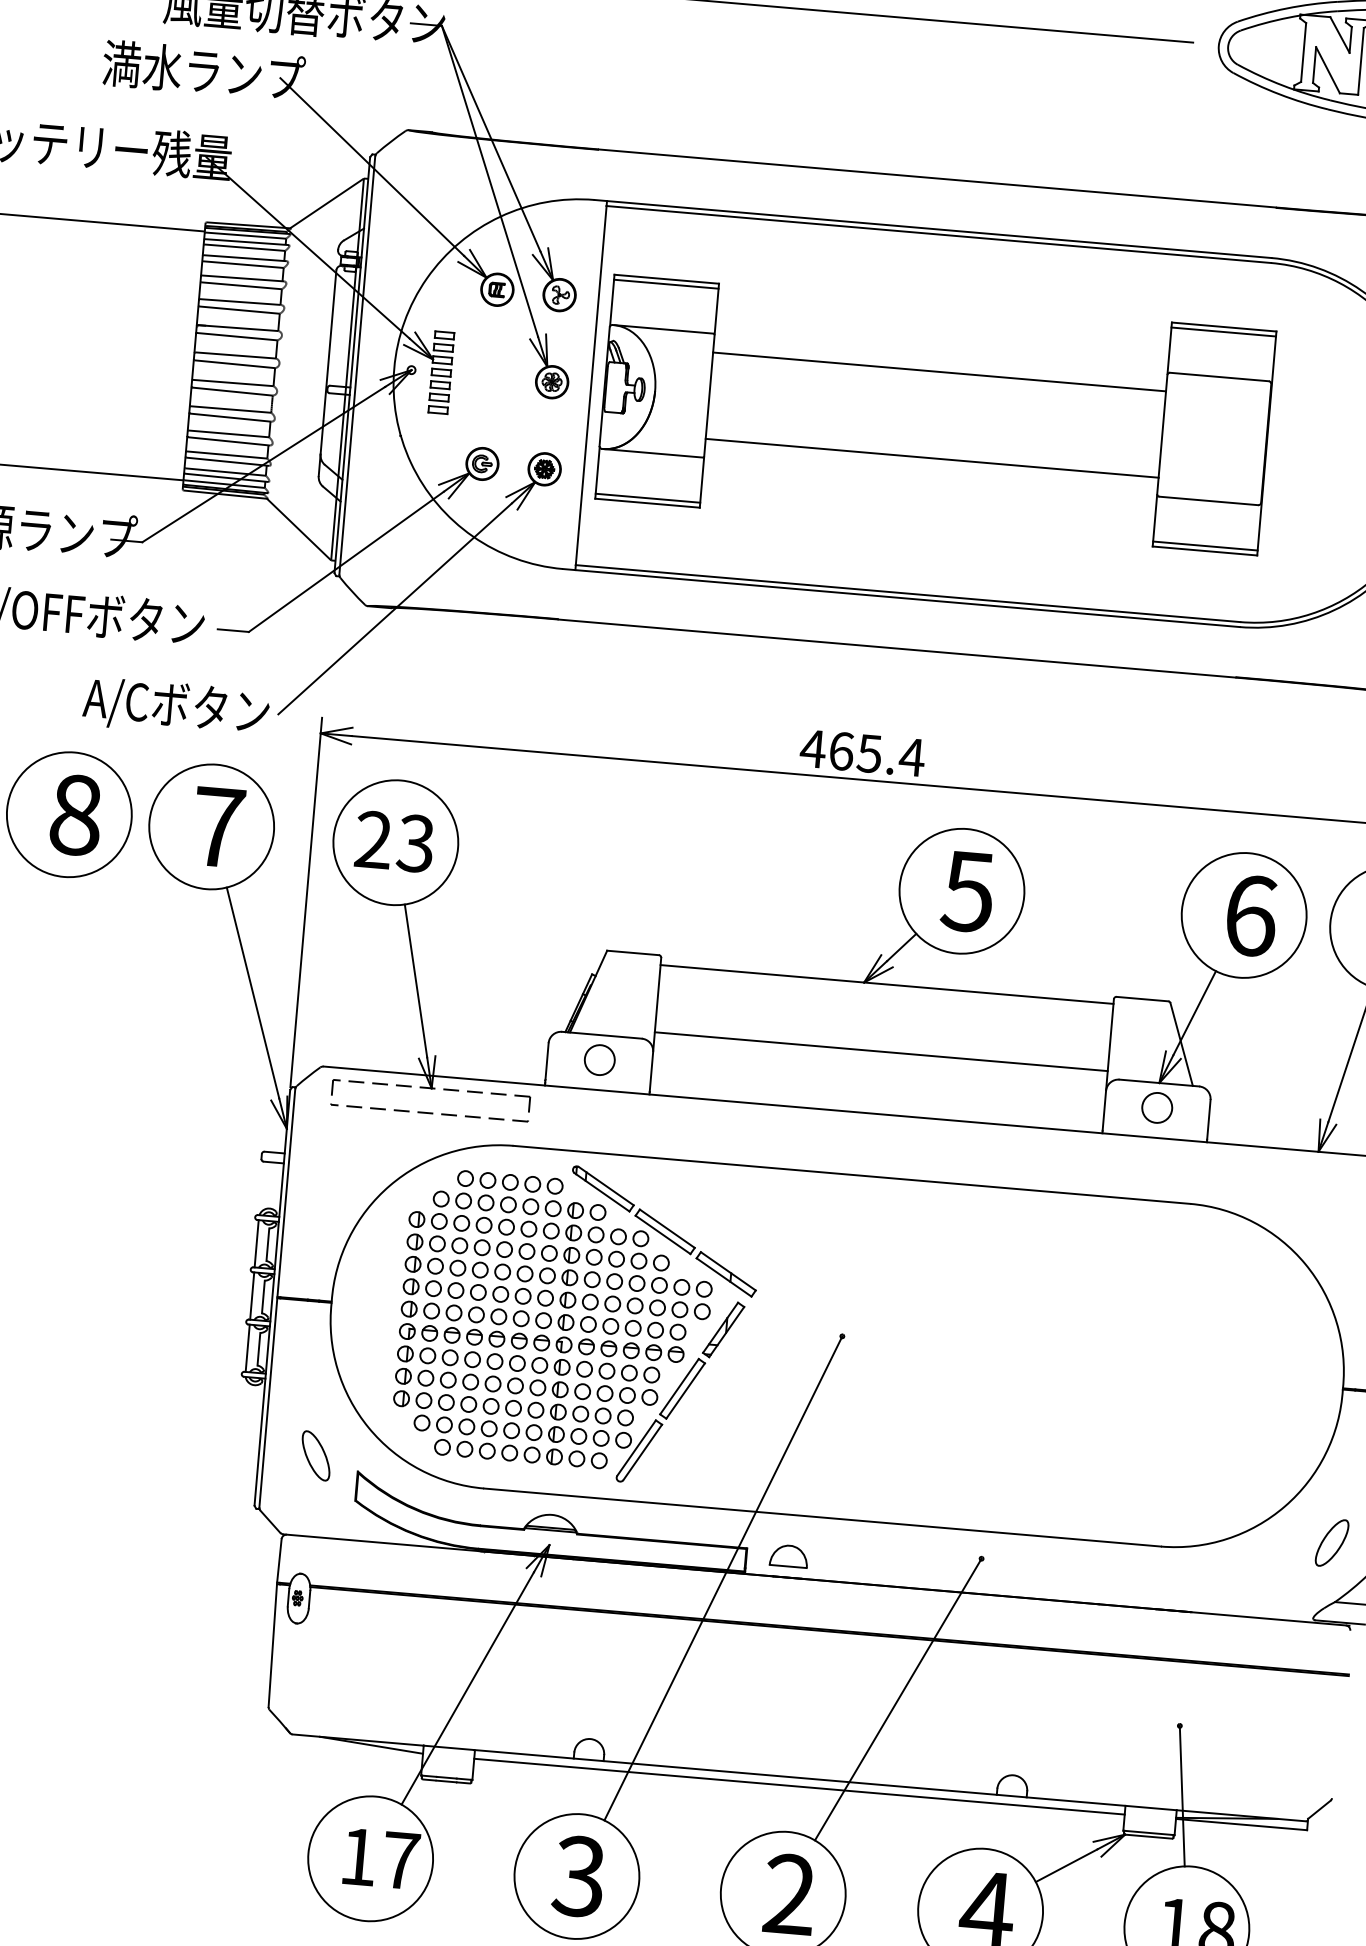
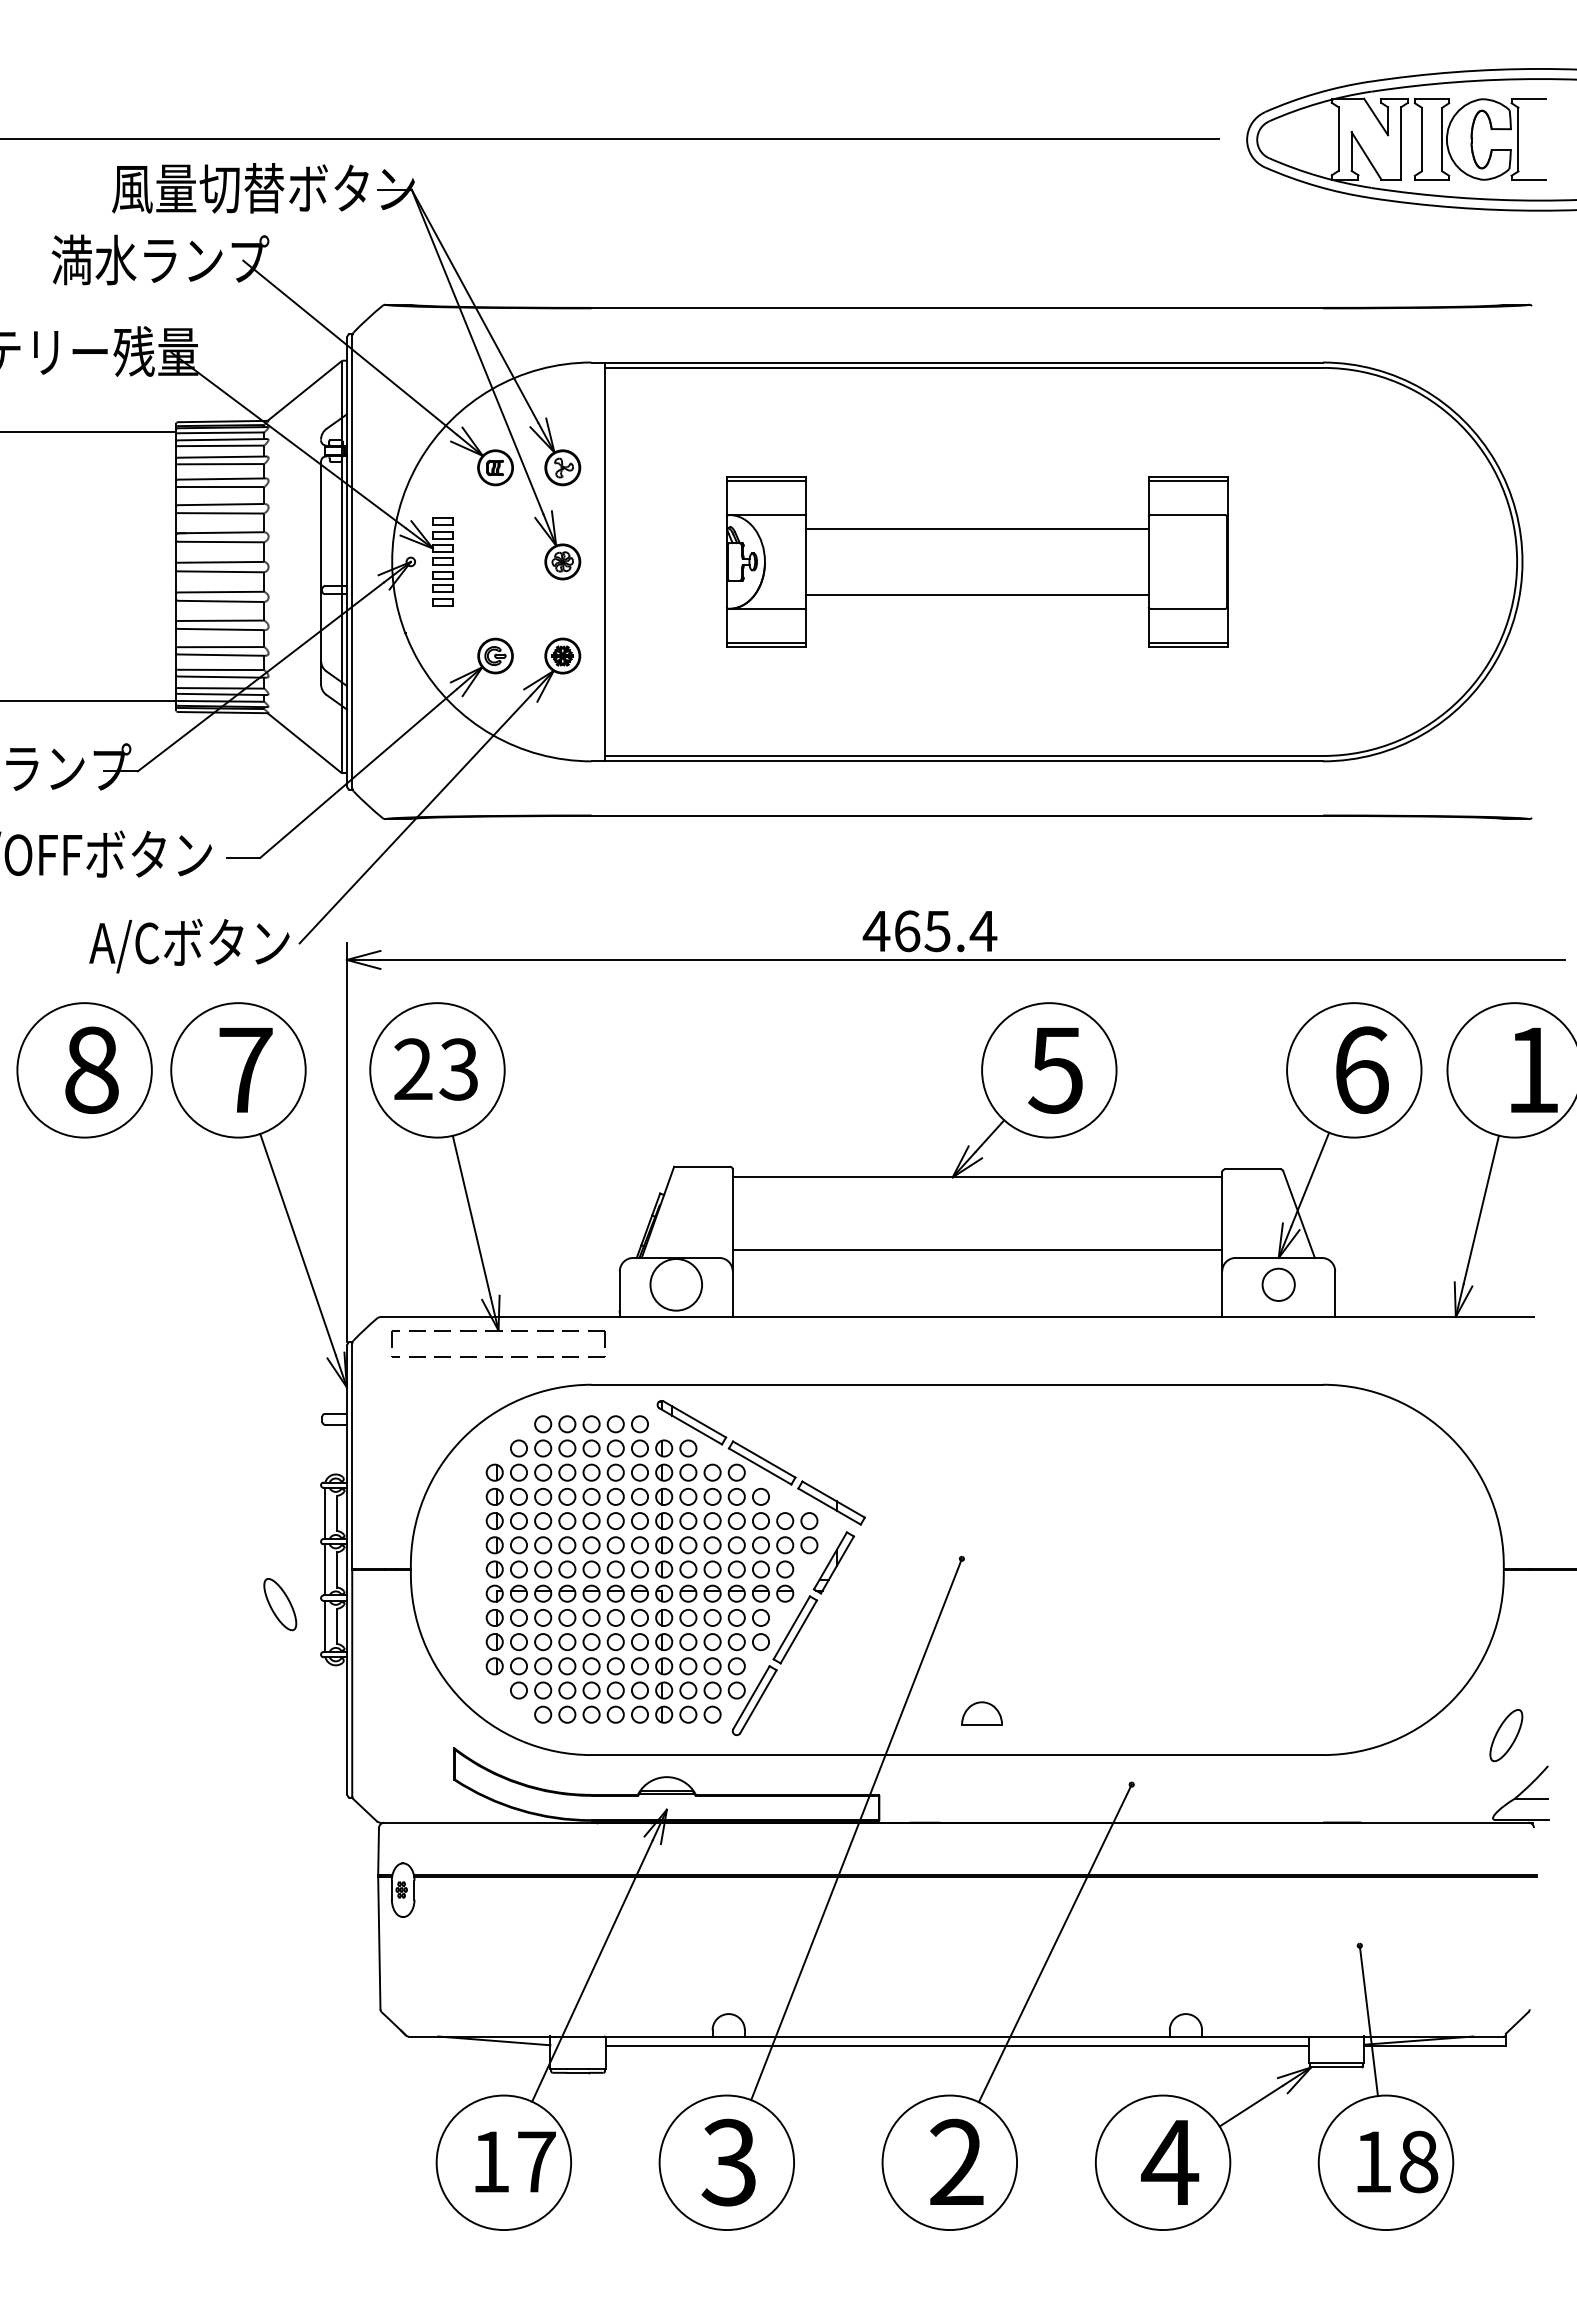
part: (934, 414) -> (976, 561), size x0.7
circle: (600, 1059) -> (676, 1284), size x1.6
part: (316, 1455) -> (280, 1604), moved
part: (788, 1556) -> (981, 1713), moved

